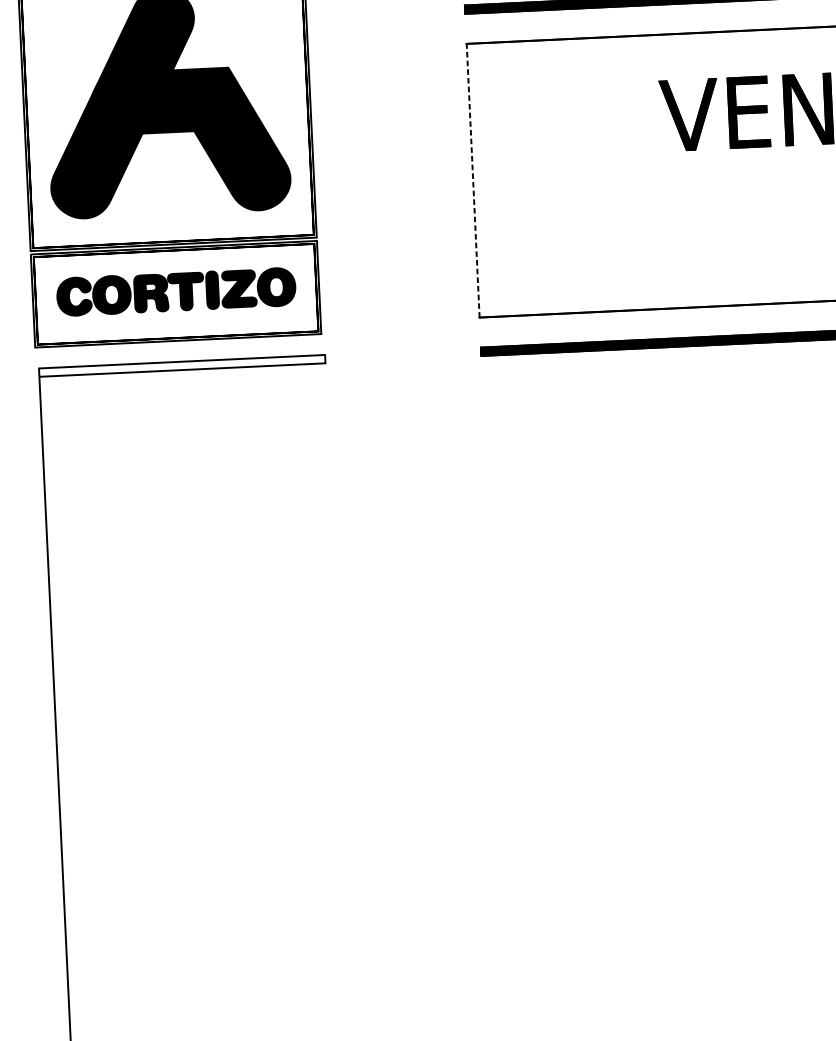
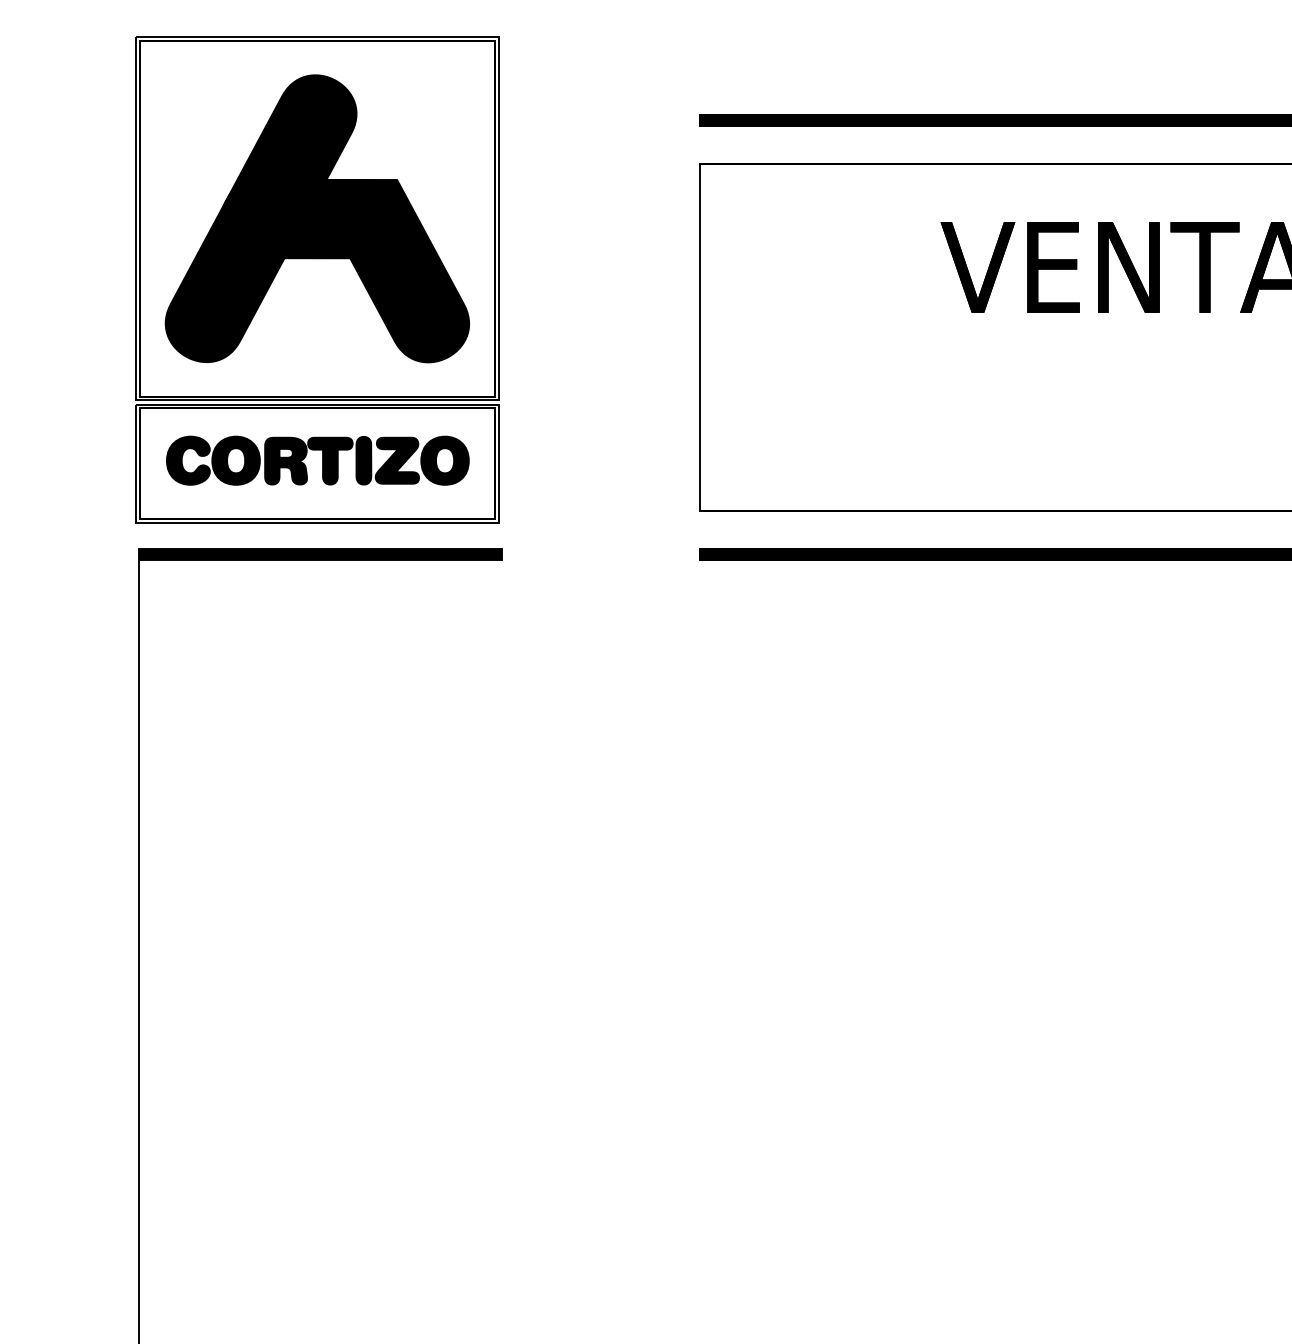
line: (473, 180) -> (700, 337), dashed -> solid
hatch: (181, 365) -> (320, 554), added

